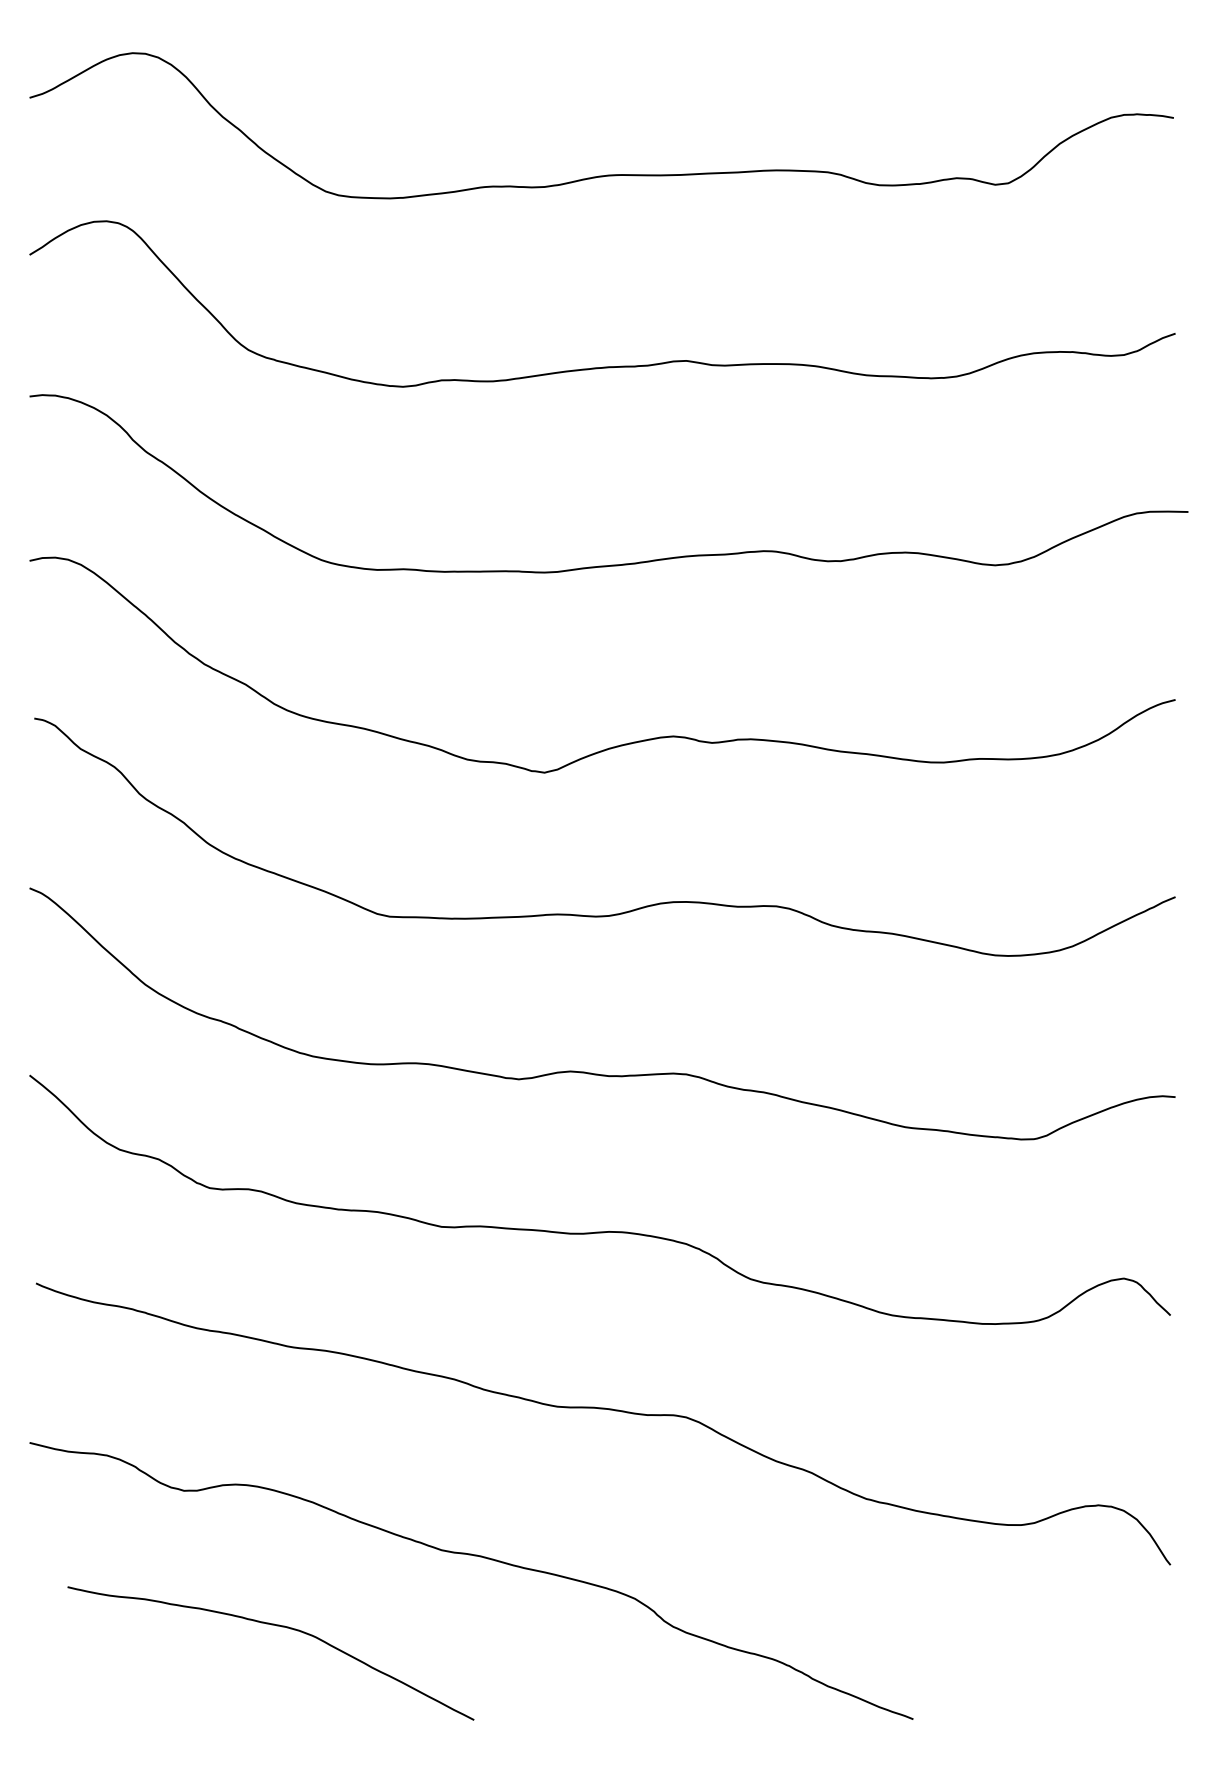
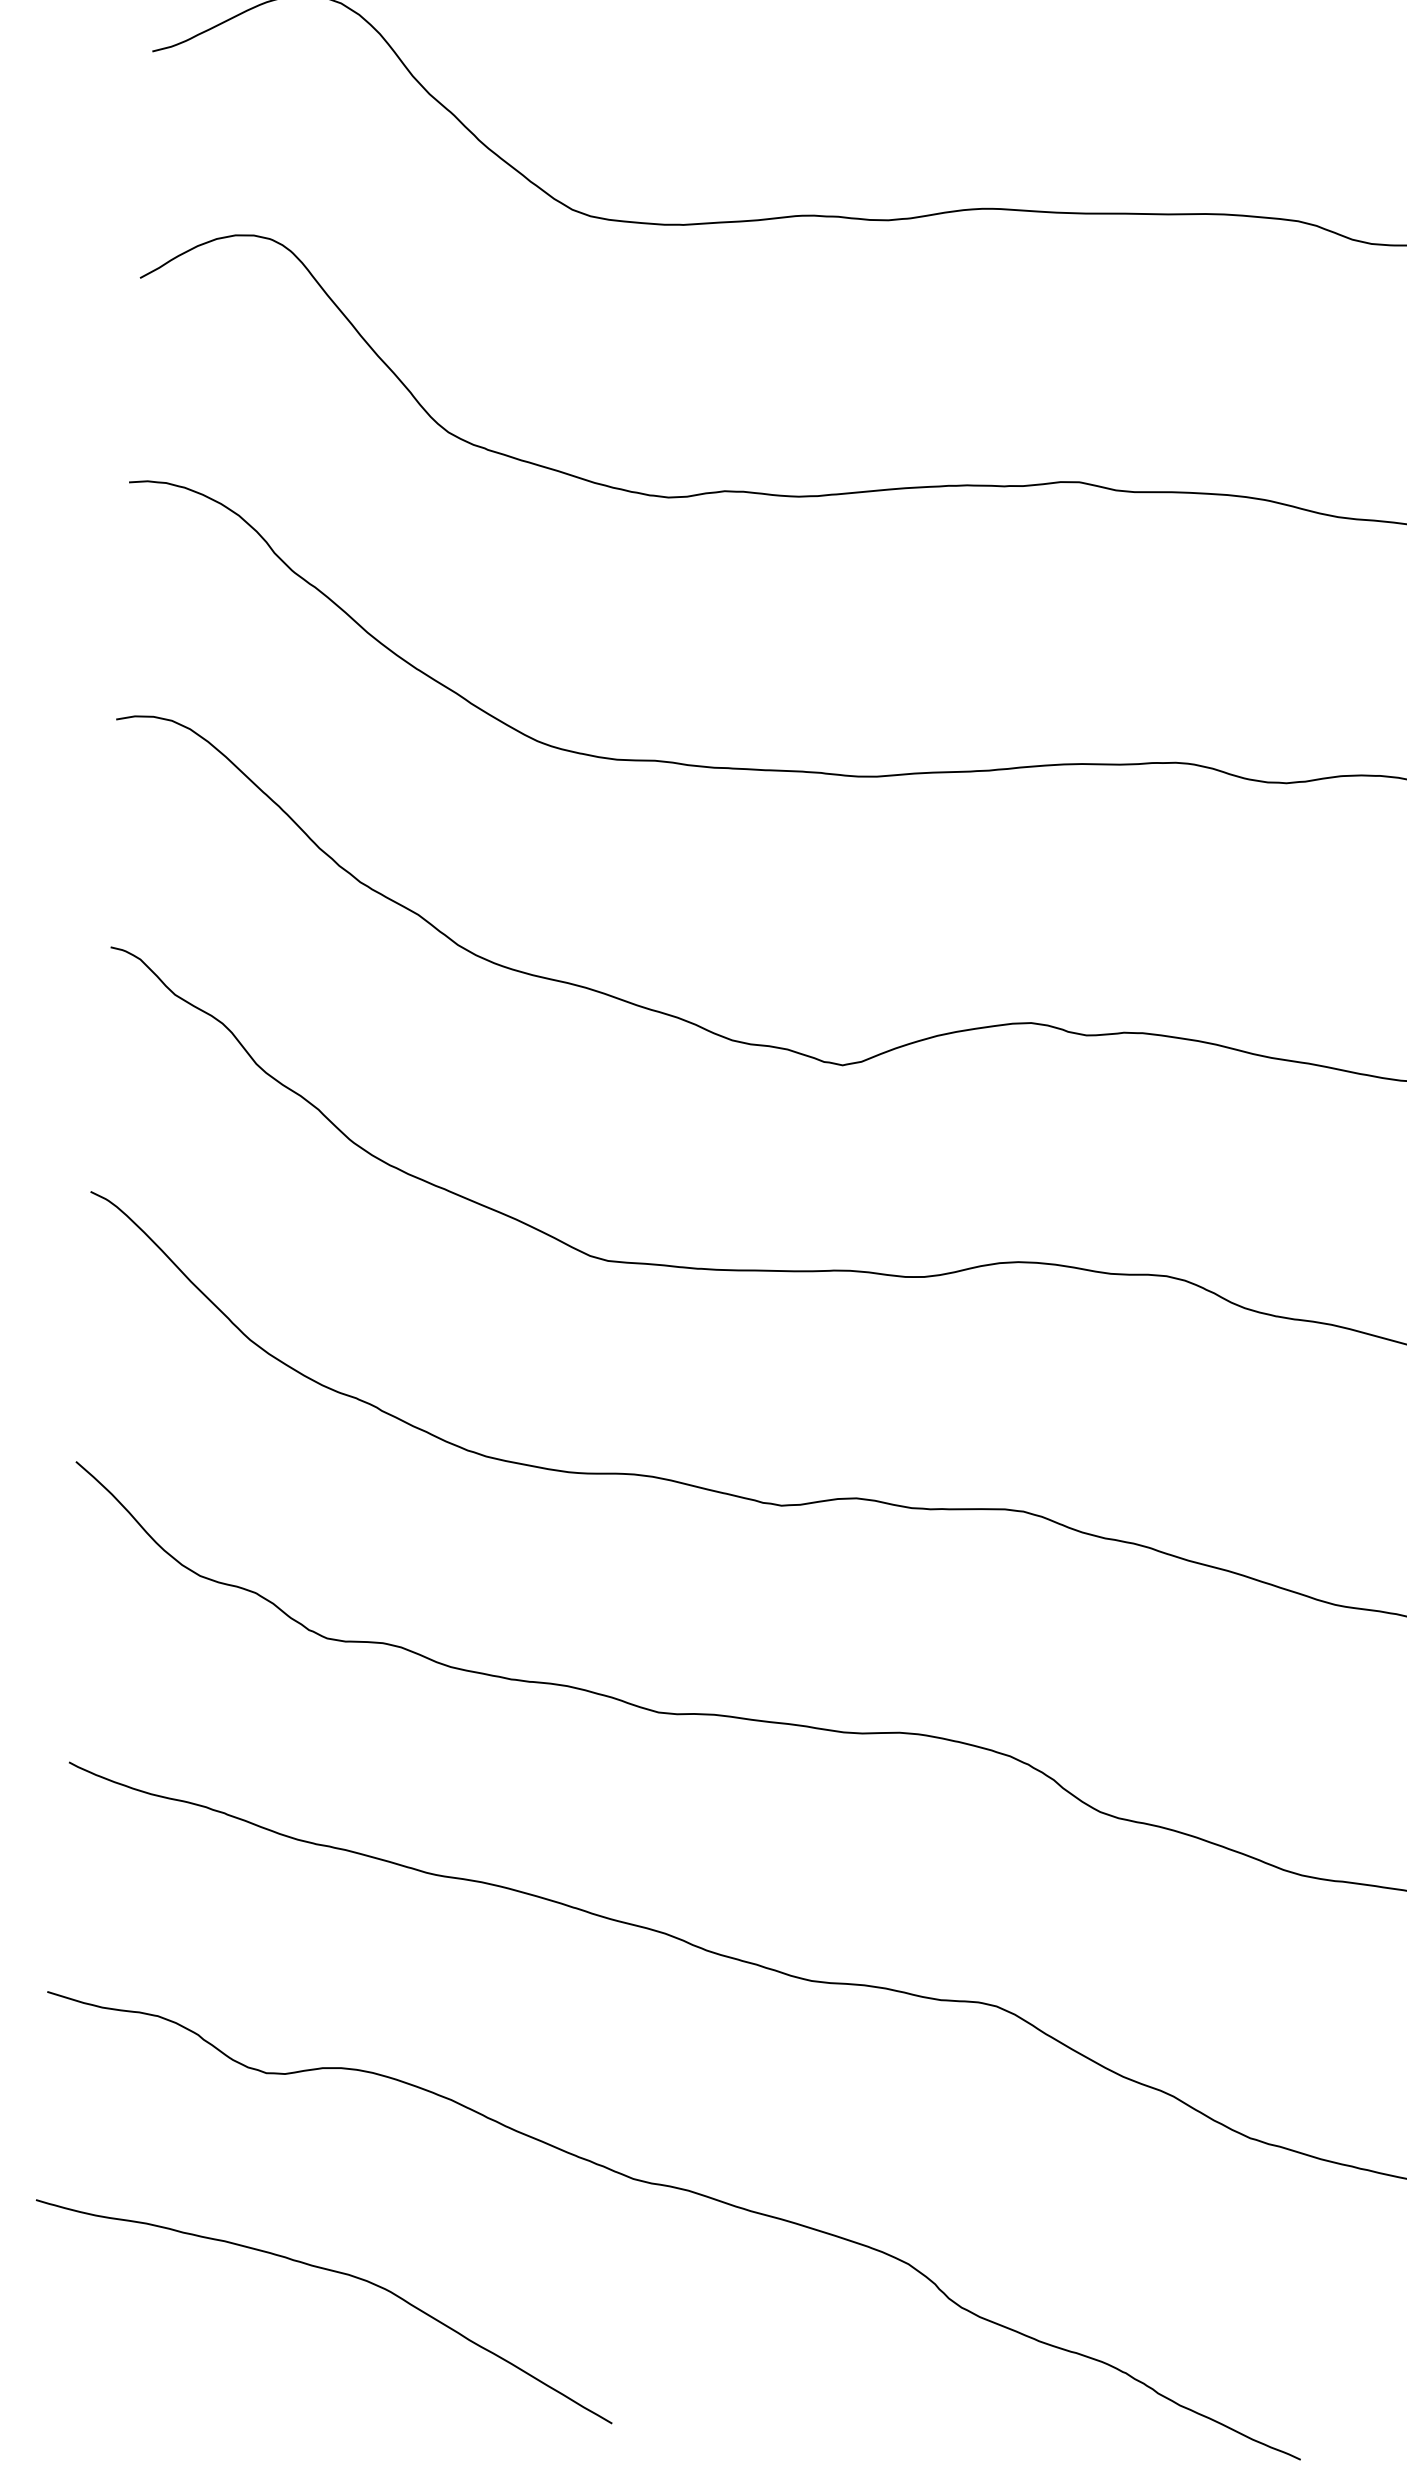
curve: (276, 1626) -> (334, 2273), moved

